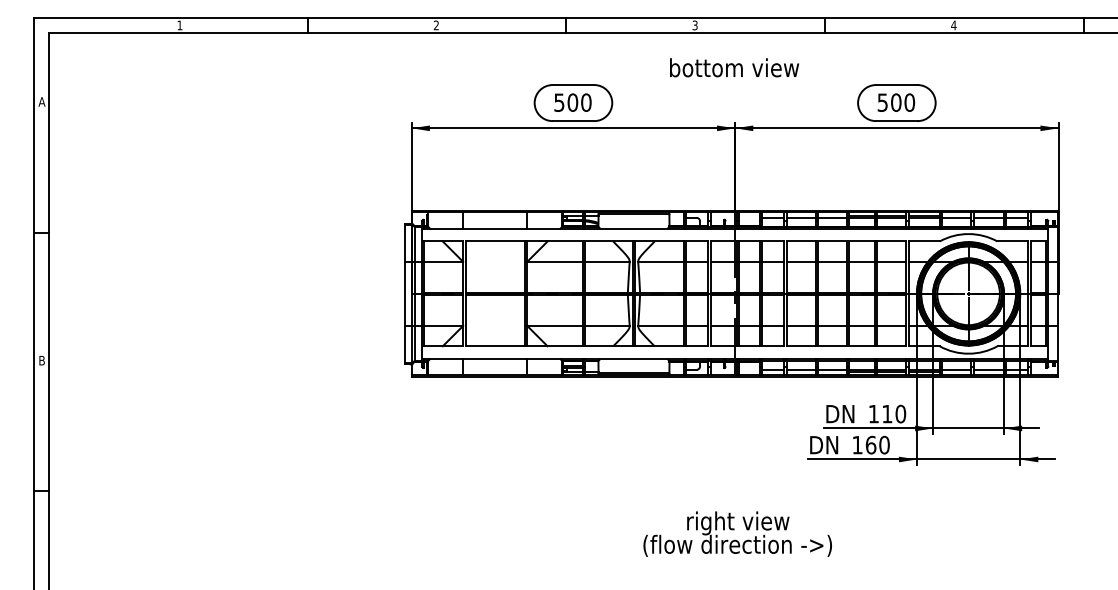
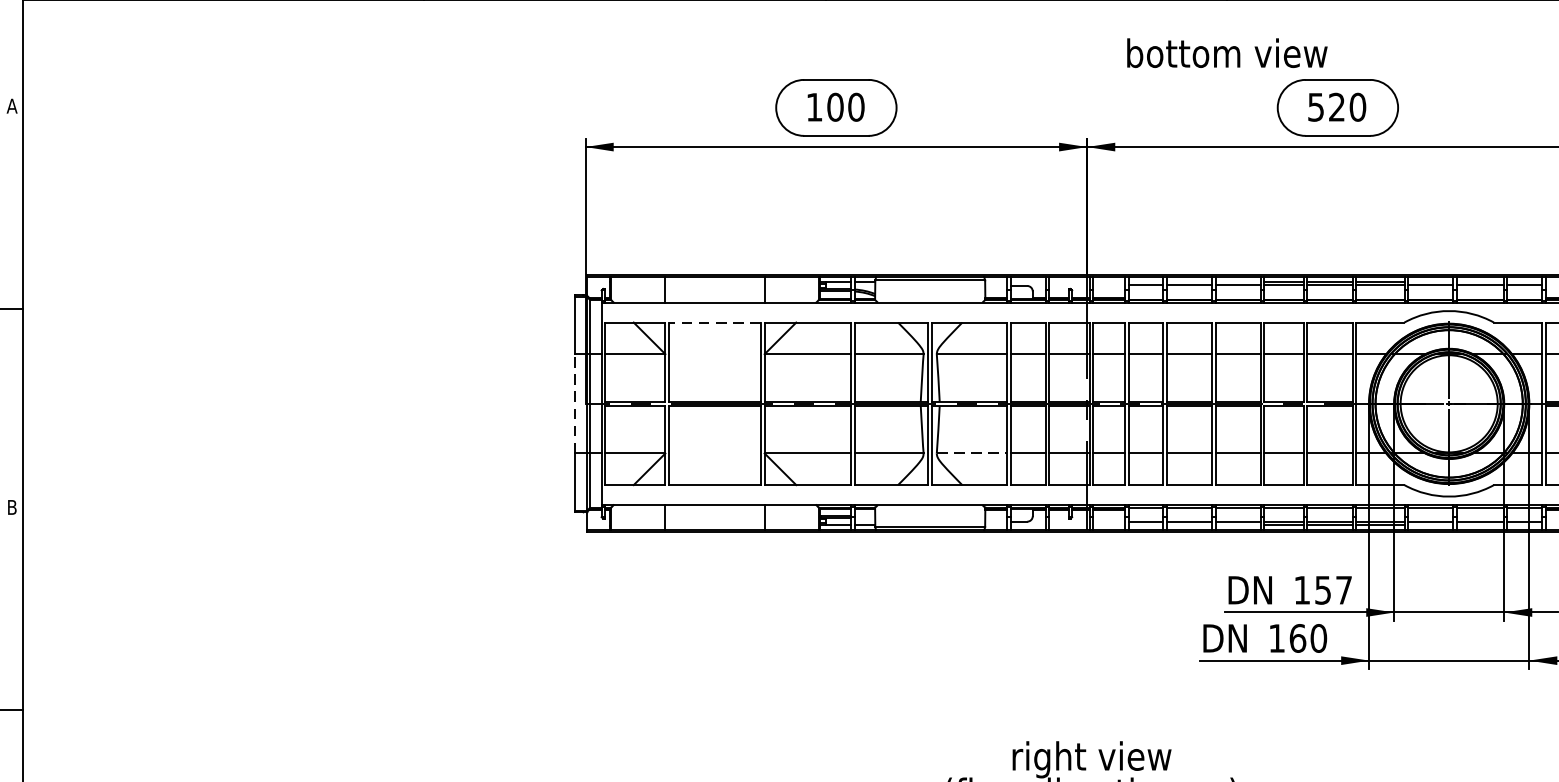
text: (734, 67) -> (1227, 52), moved
text: (559, 102) -> (814, 107), 500 -> 100
text: (896, 102) -> (1337, 107), 500 -> 520
line: (494, 241) -> (713, 322), solid -> dashed
line: (404, 293) -> (574, 403), solid -> dashed
line: (660, 325) -> (971, 452), solid -> dashed
text: (894, 413) -> (1334, 589), 110 -> 157

